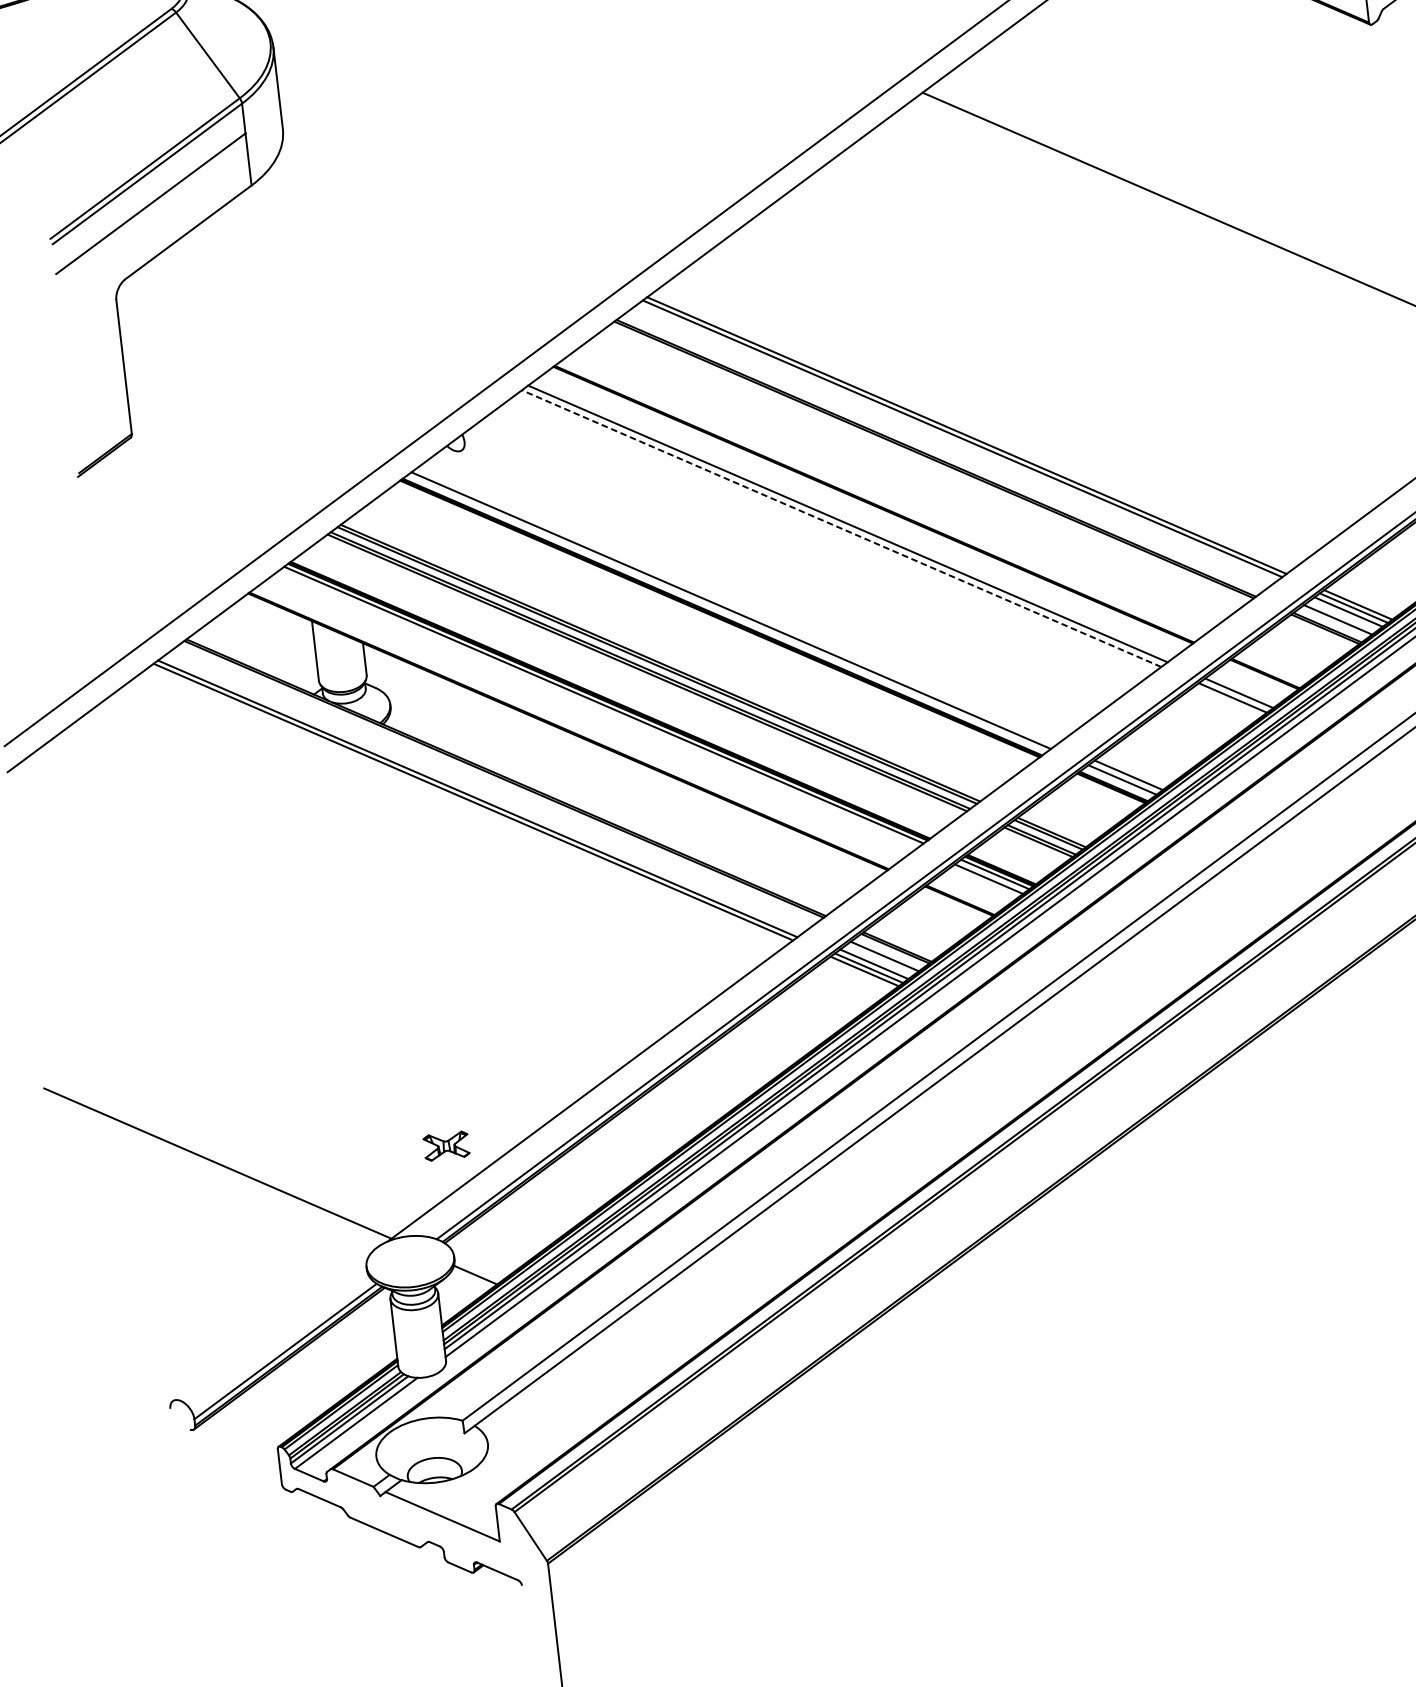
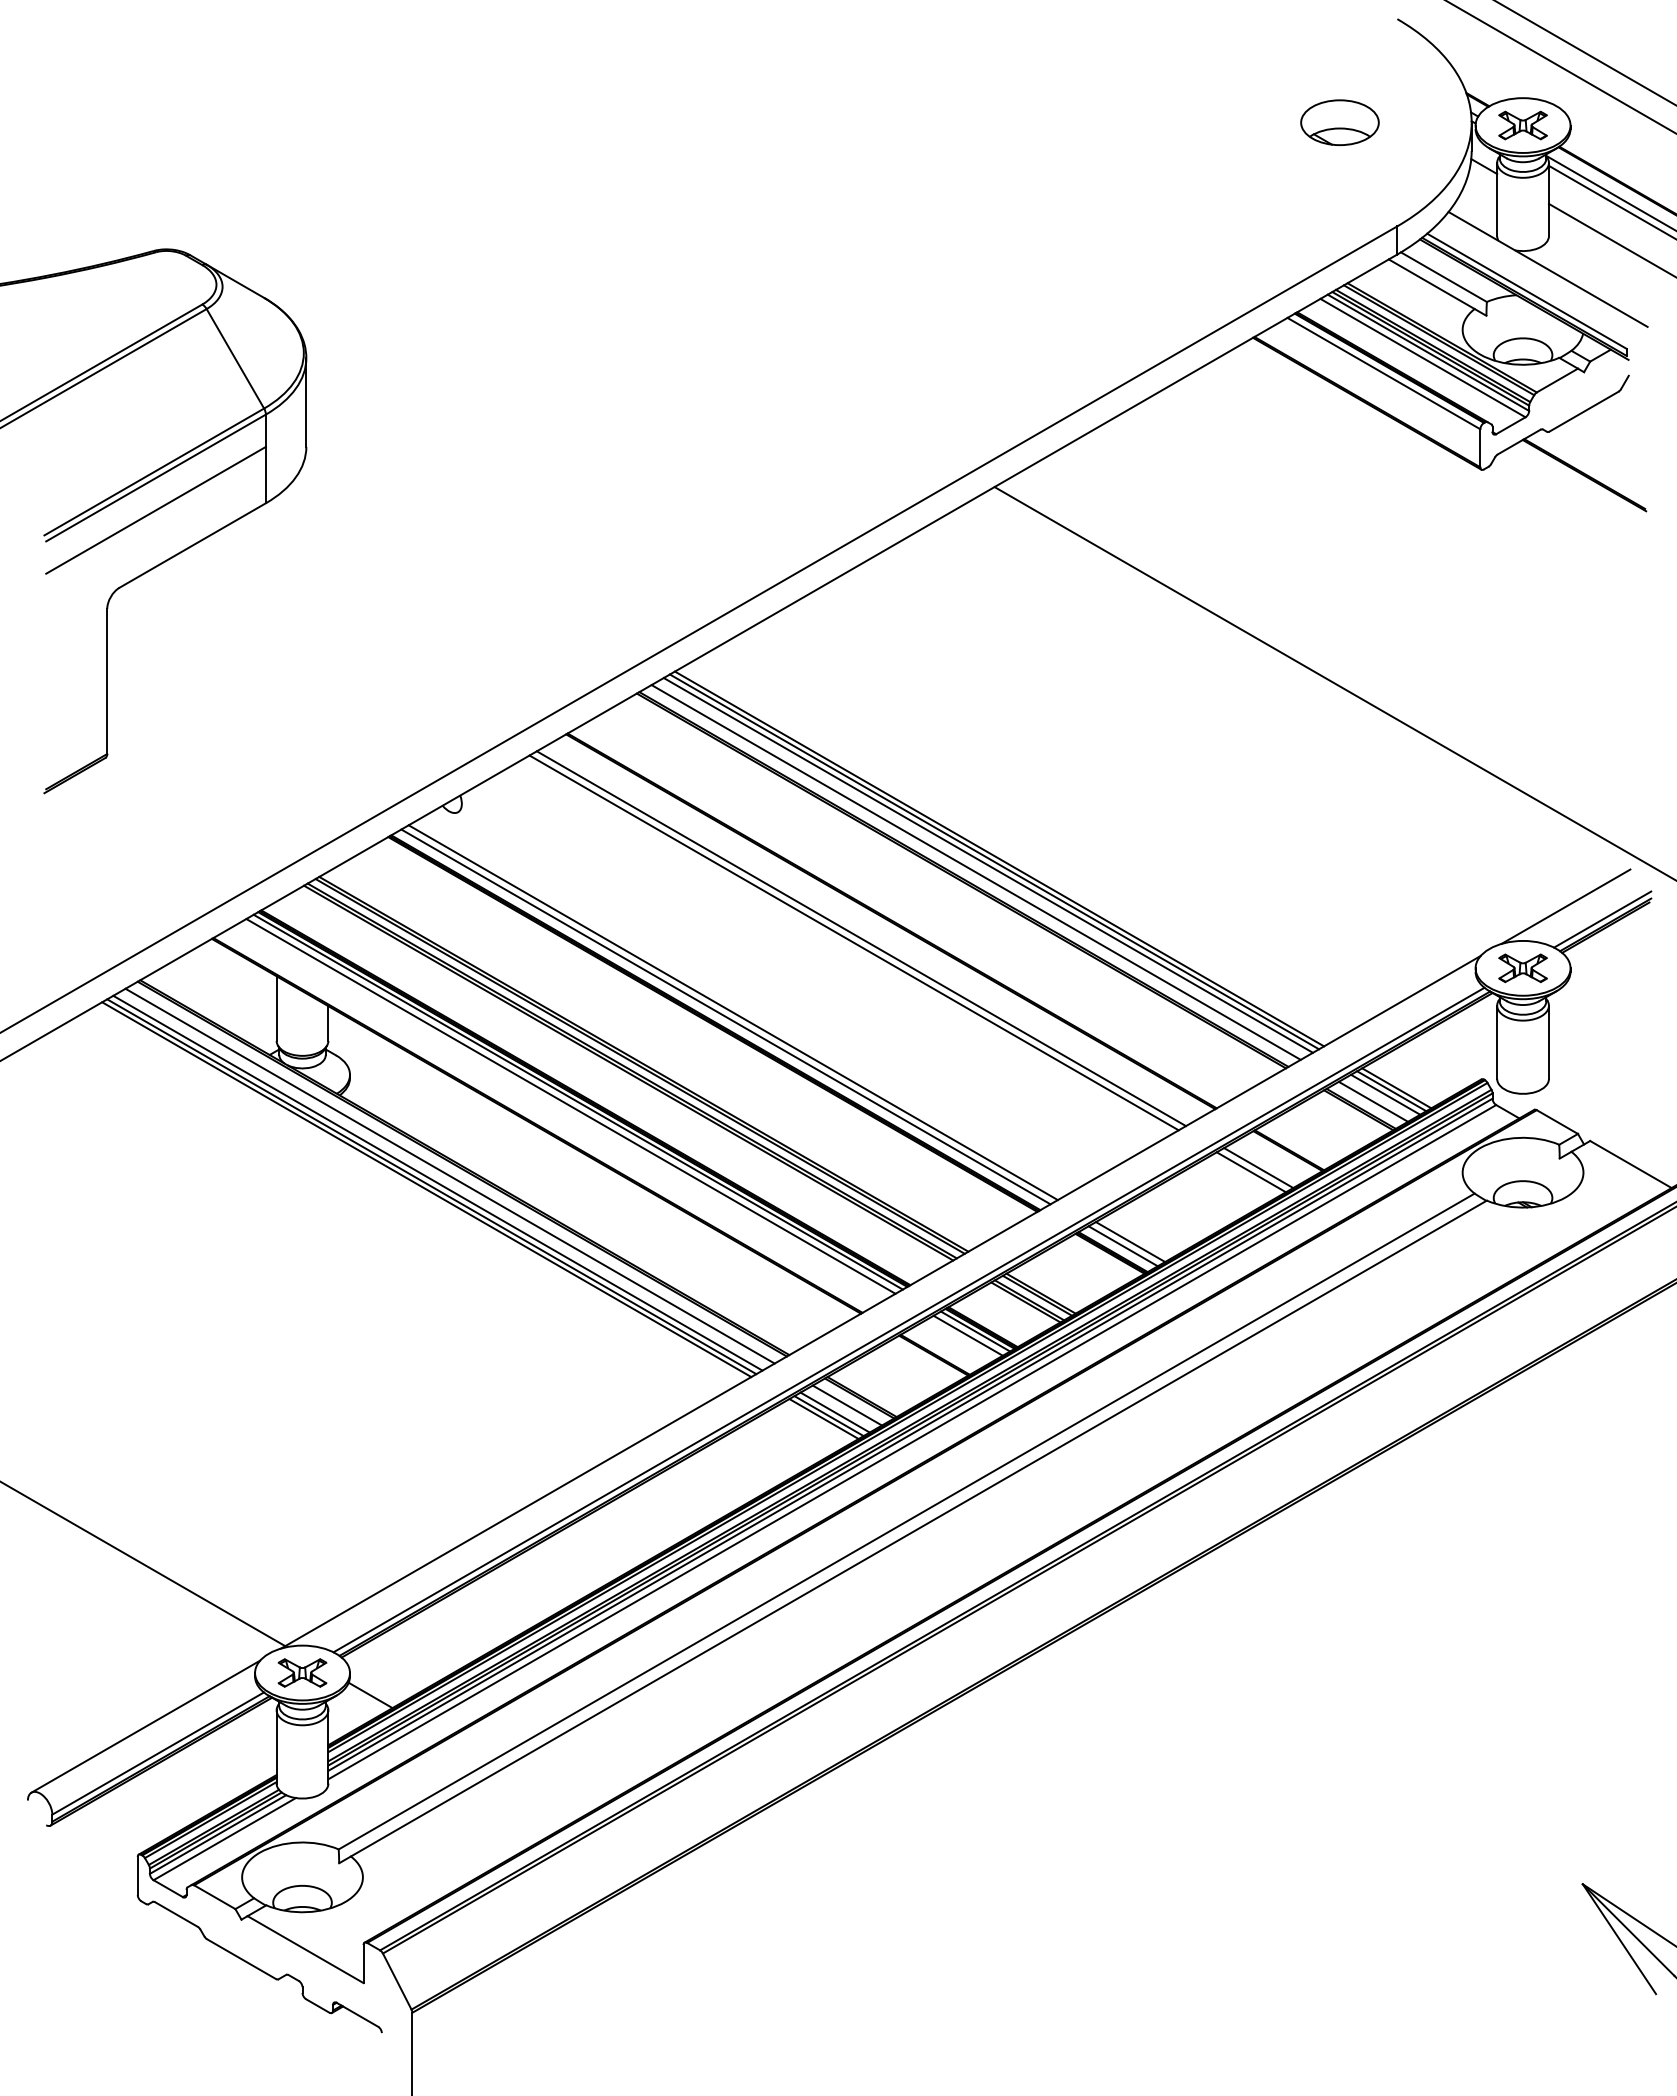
line: (956, 442) -> (987, 865), added
line: (946, 450) -> (975, 872), added
line: (841, 528) -> (854, 942), dashed -> solid
line: (736, 605) -> (732, 1012), added
line: (597, 709) -> (570, 1106), added
line: (492, 786) -> (449, 1175), added
line: (482, 794) -> (437, 1182), added
part: (446, 1145) -> (302, 1672), moved
line: (271, 1327) -> (145, 1726), added

